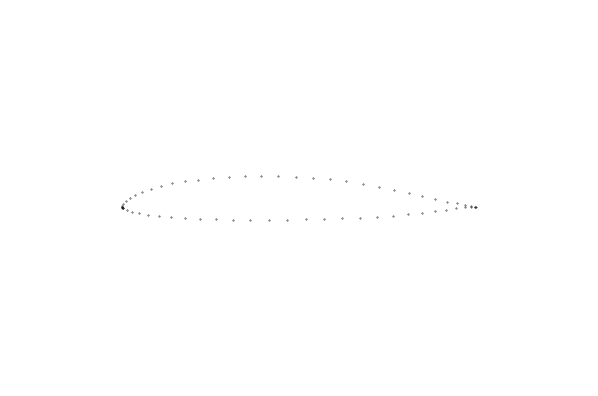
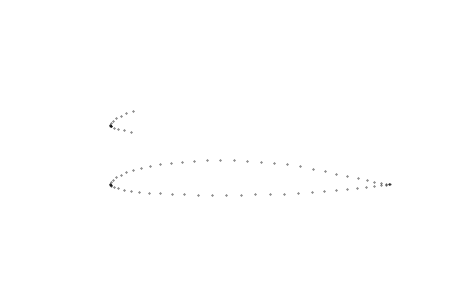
part: (135, 121) -> (120, 117), added

